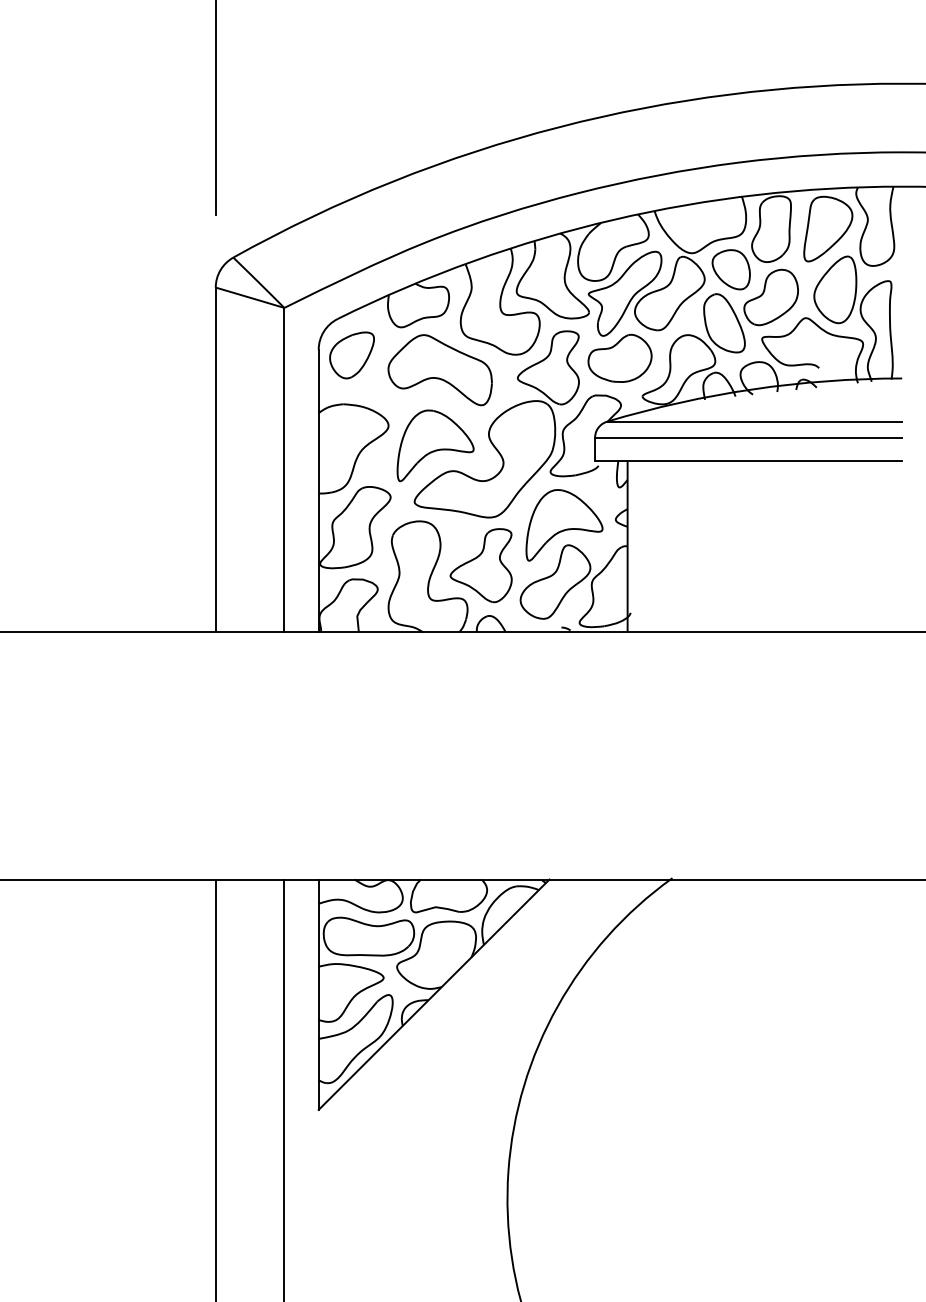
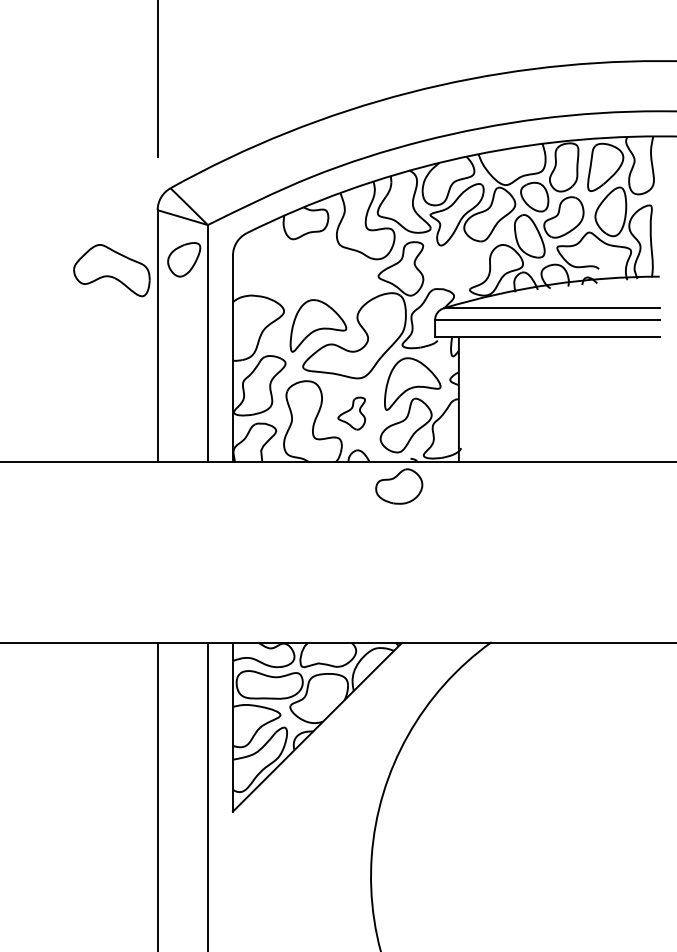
part: (351, 355) -> (183, 259), moved
part: (619, 357) -> (398, 485), moved
part: (439, 370) -> (111, 270), moved
part: (480, 565) -> (351, 413), size x0.6

